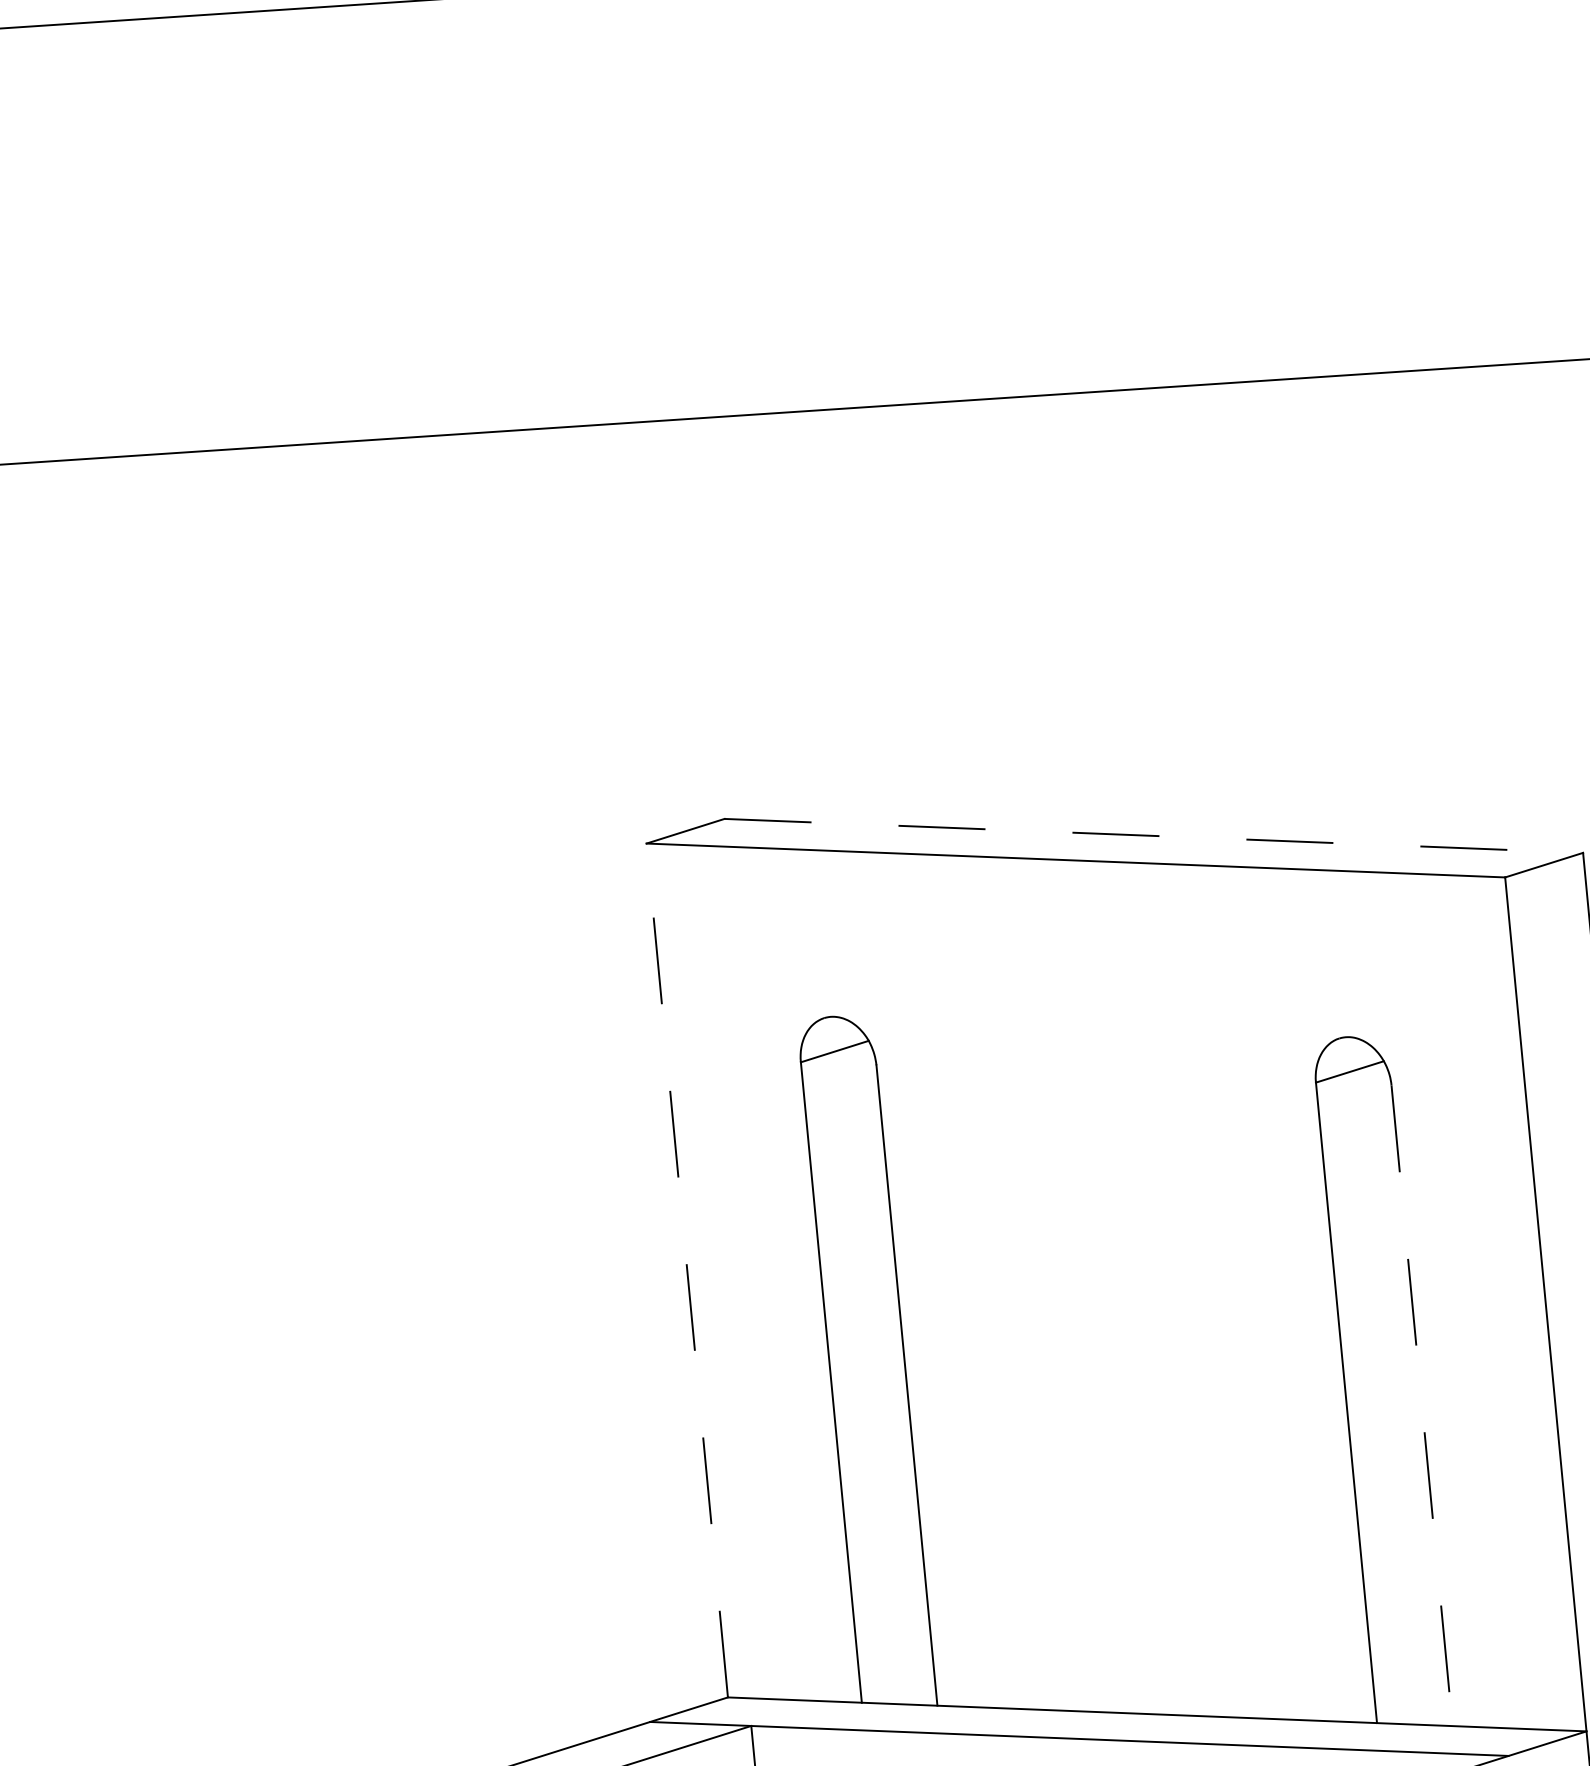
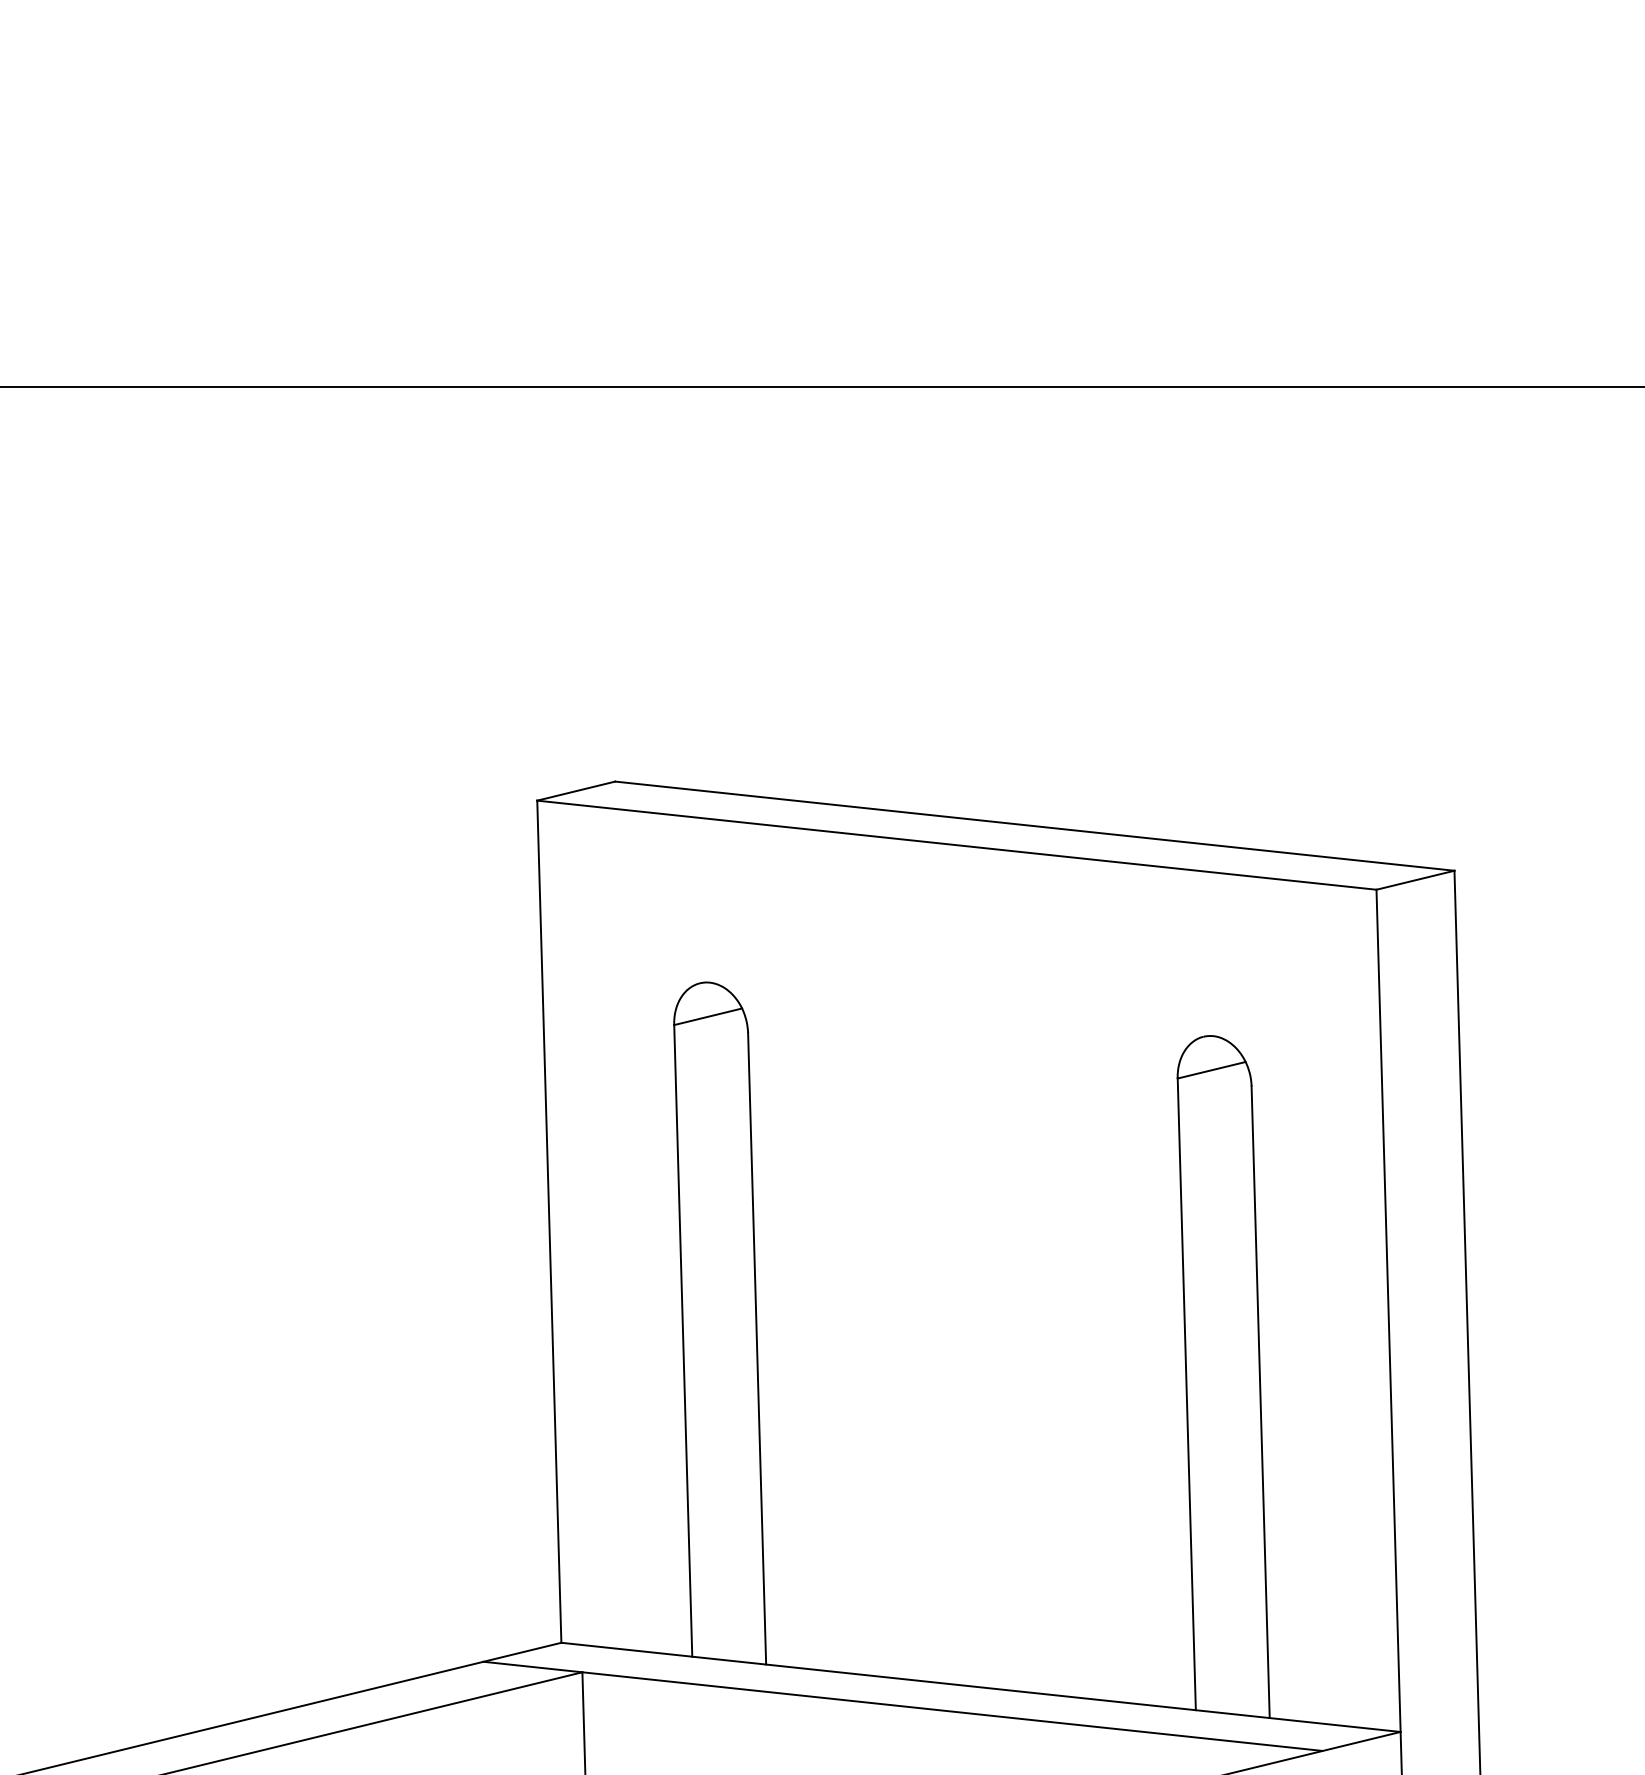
line: (1153, 836) -> (1034, 826), dashed -> solid
line: (687, 1270) -> (549, 1221), dashed -> solid
line: (1421, 1406) -> (1260, 1402), dashed -> solid

